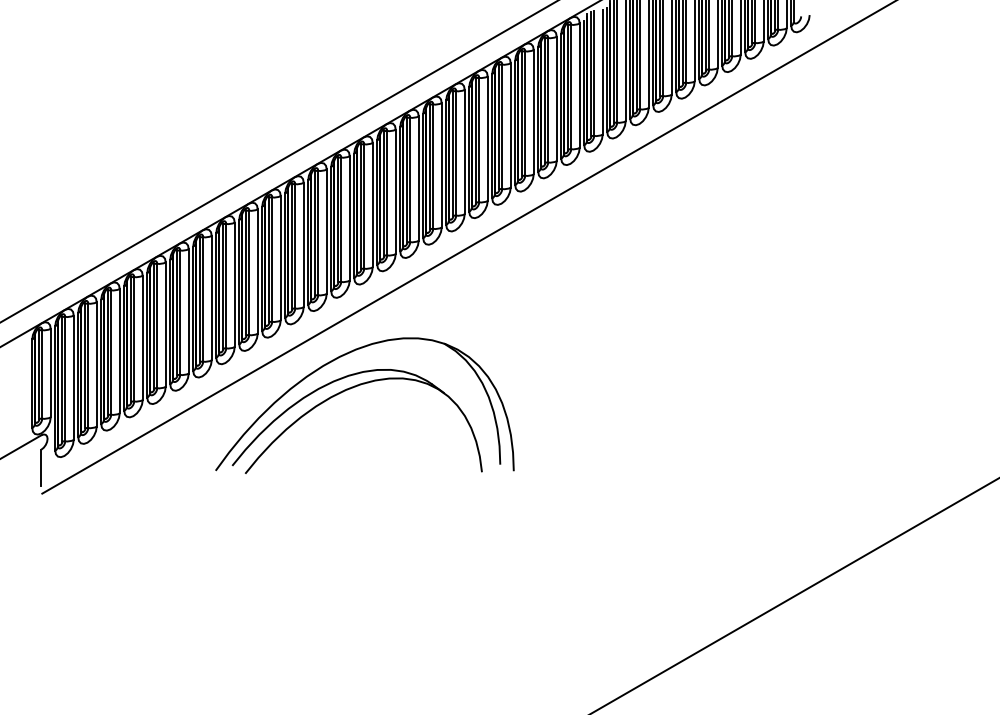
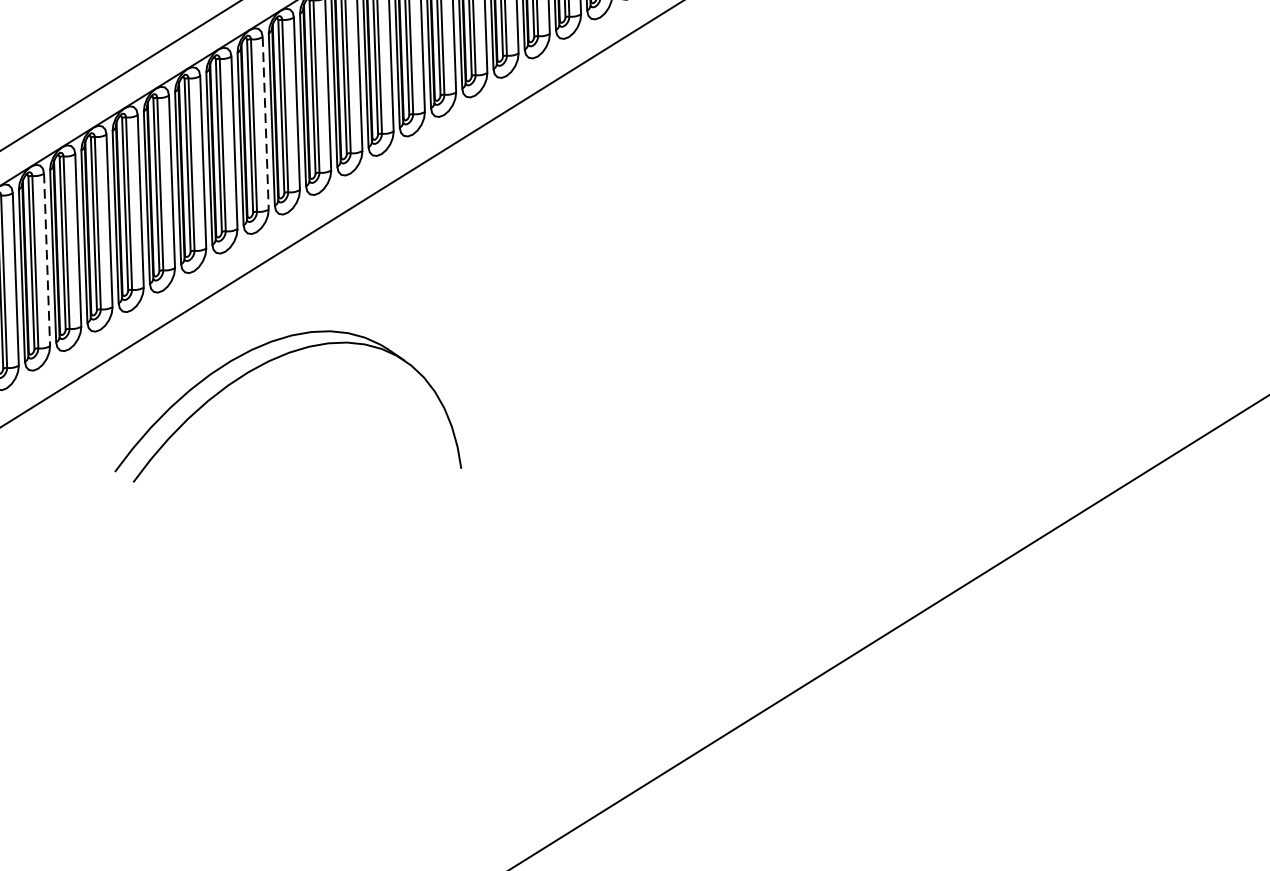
line: (349, 218) -> (265, 123), solid -> dashed
line: (188, 311) -> (46, 260), solid -> dashed
part: (341, 357) -> (261, 316), removed

